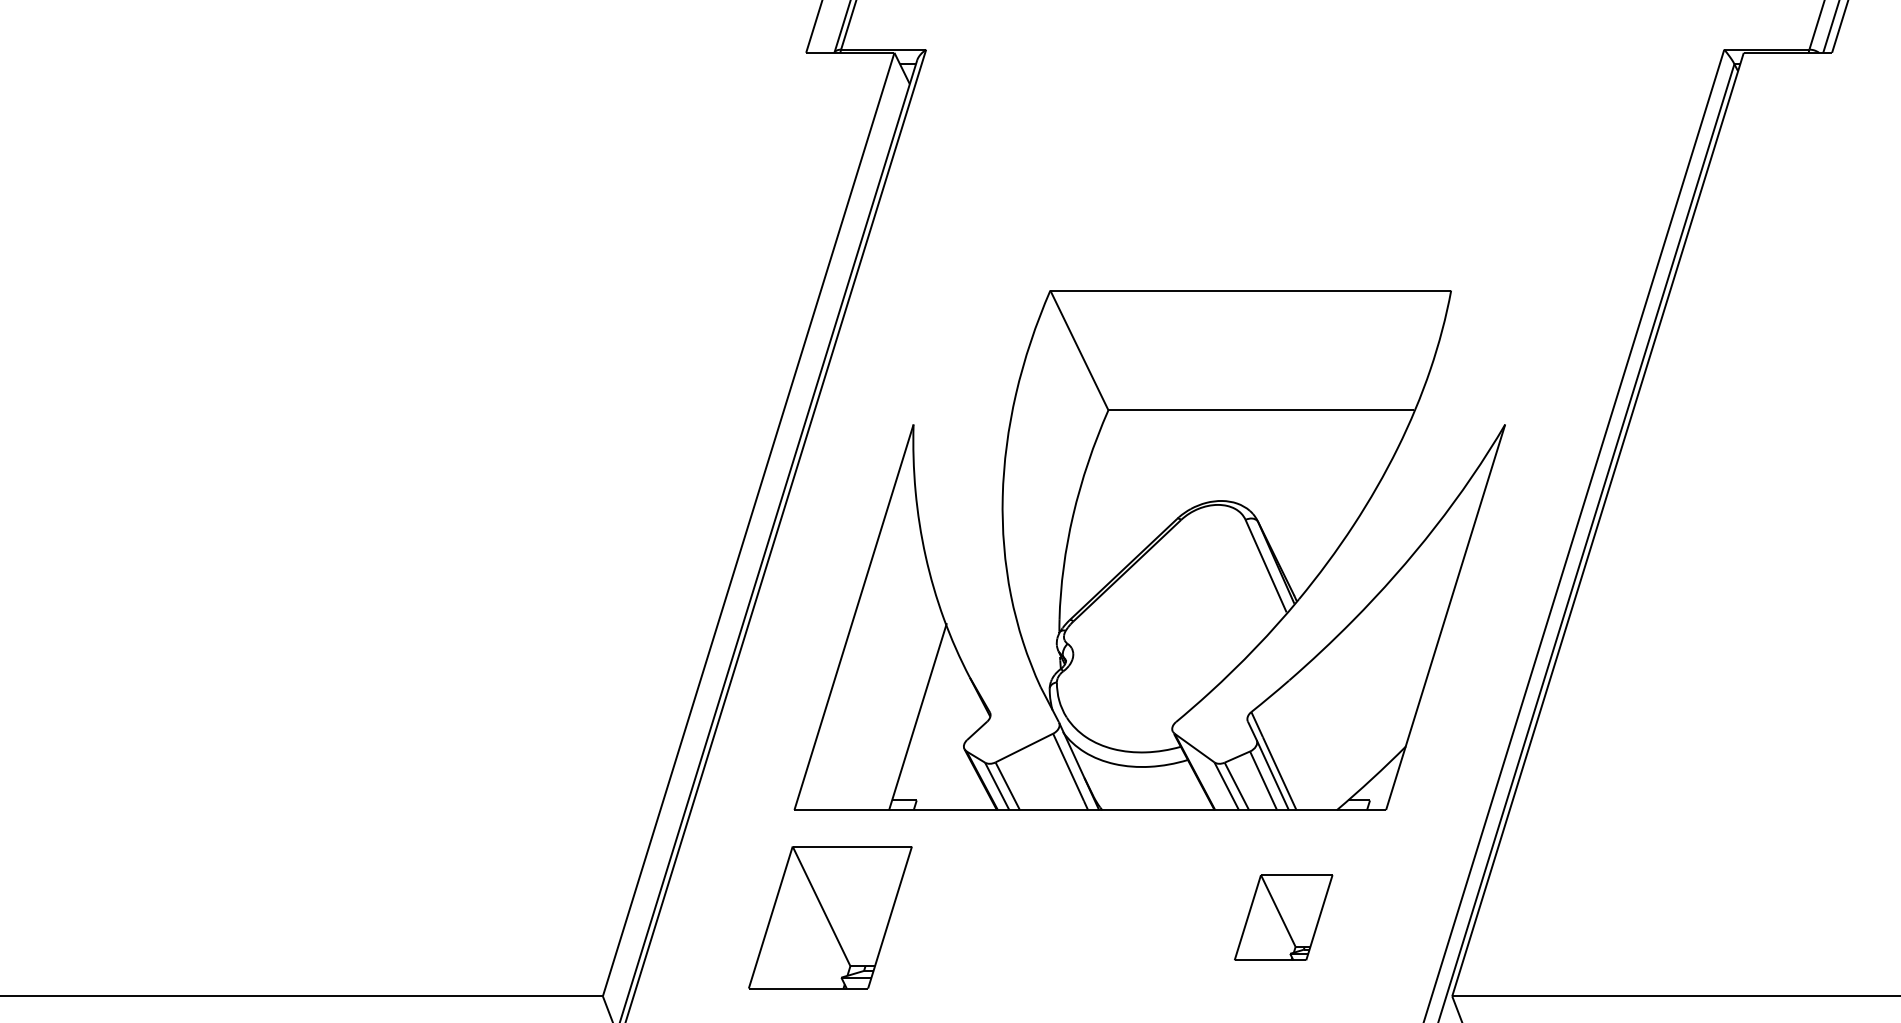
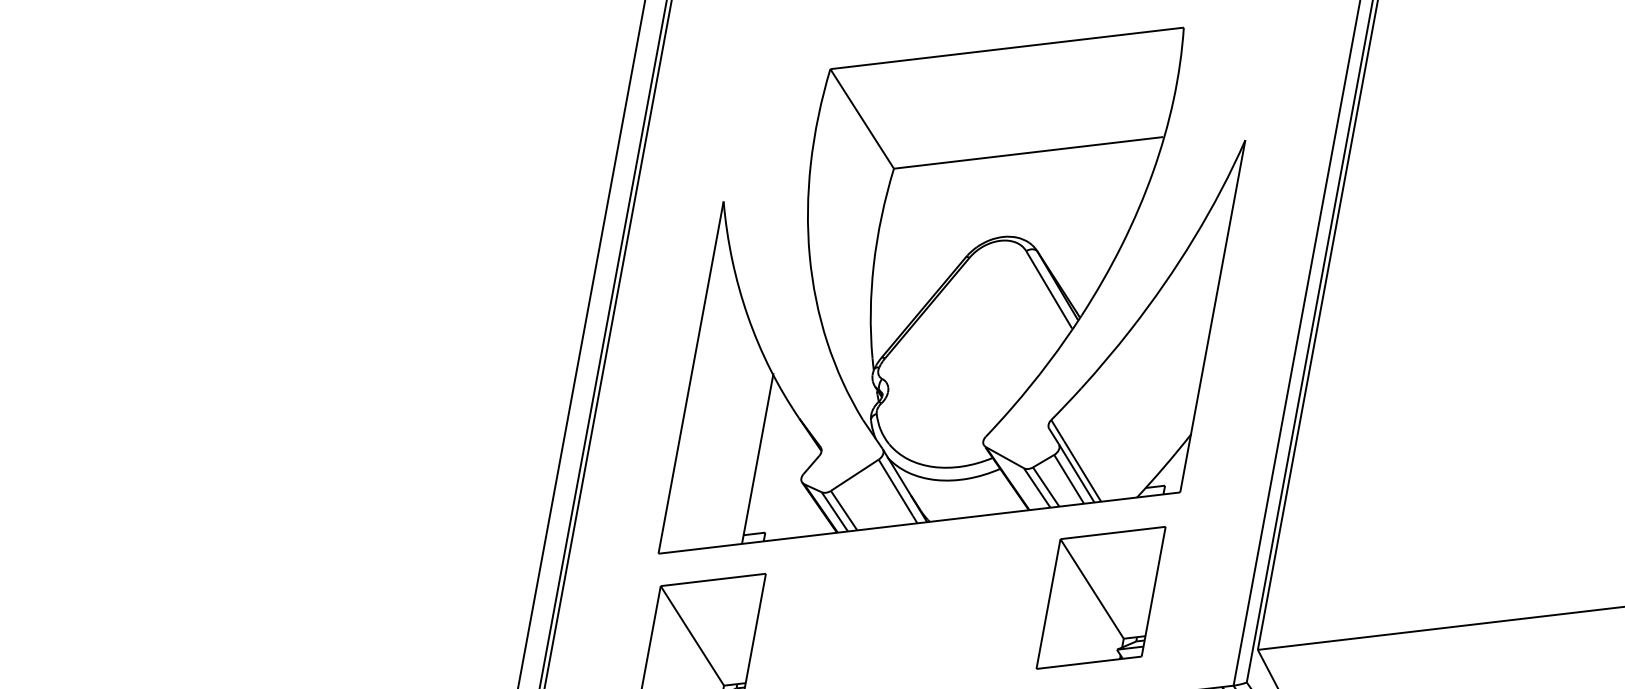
part: (1283, 917) -> (1100, 597), size x1.67

